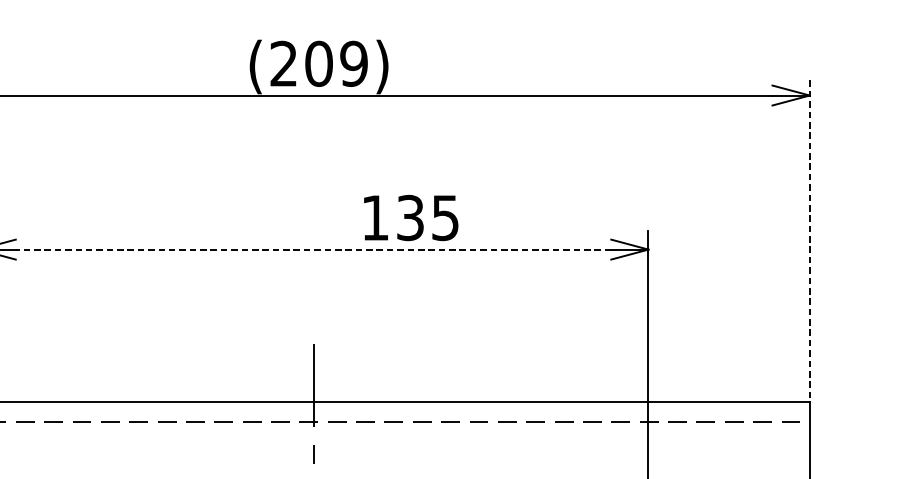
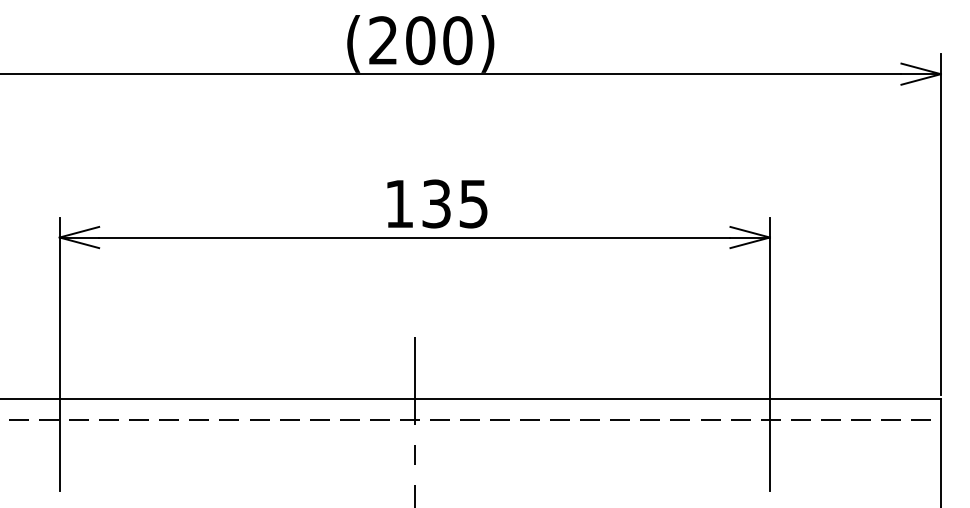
text: (353, 63) -> (457, 40), (209) -> (200)
text: (411, 217) -> (437, 203), moved
line: (809, 237) -> (940, 224), dashed -> solid
line: (313, 249) -> (414, 237), dashed -> solid

